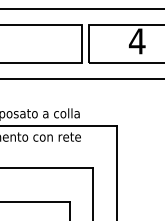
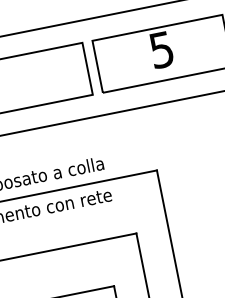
text: (136, 41) -> (160, 50), 4 -> 5

